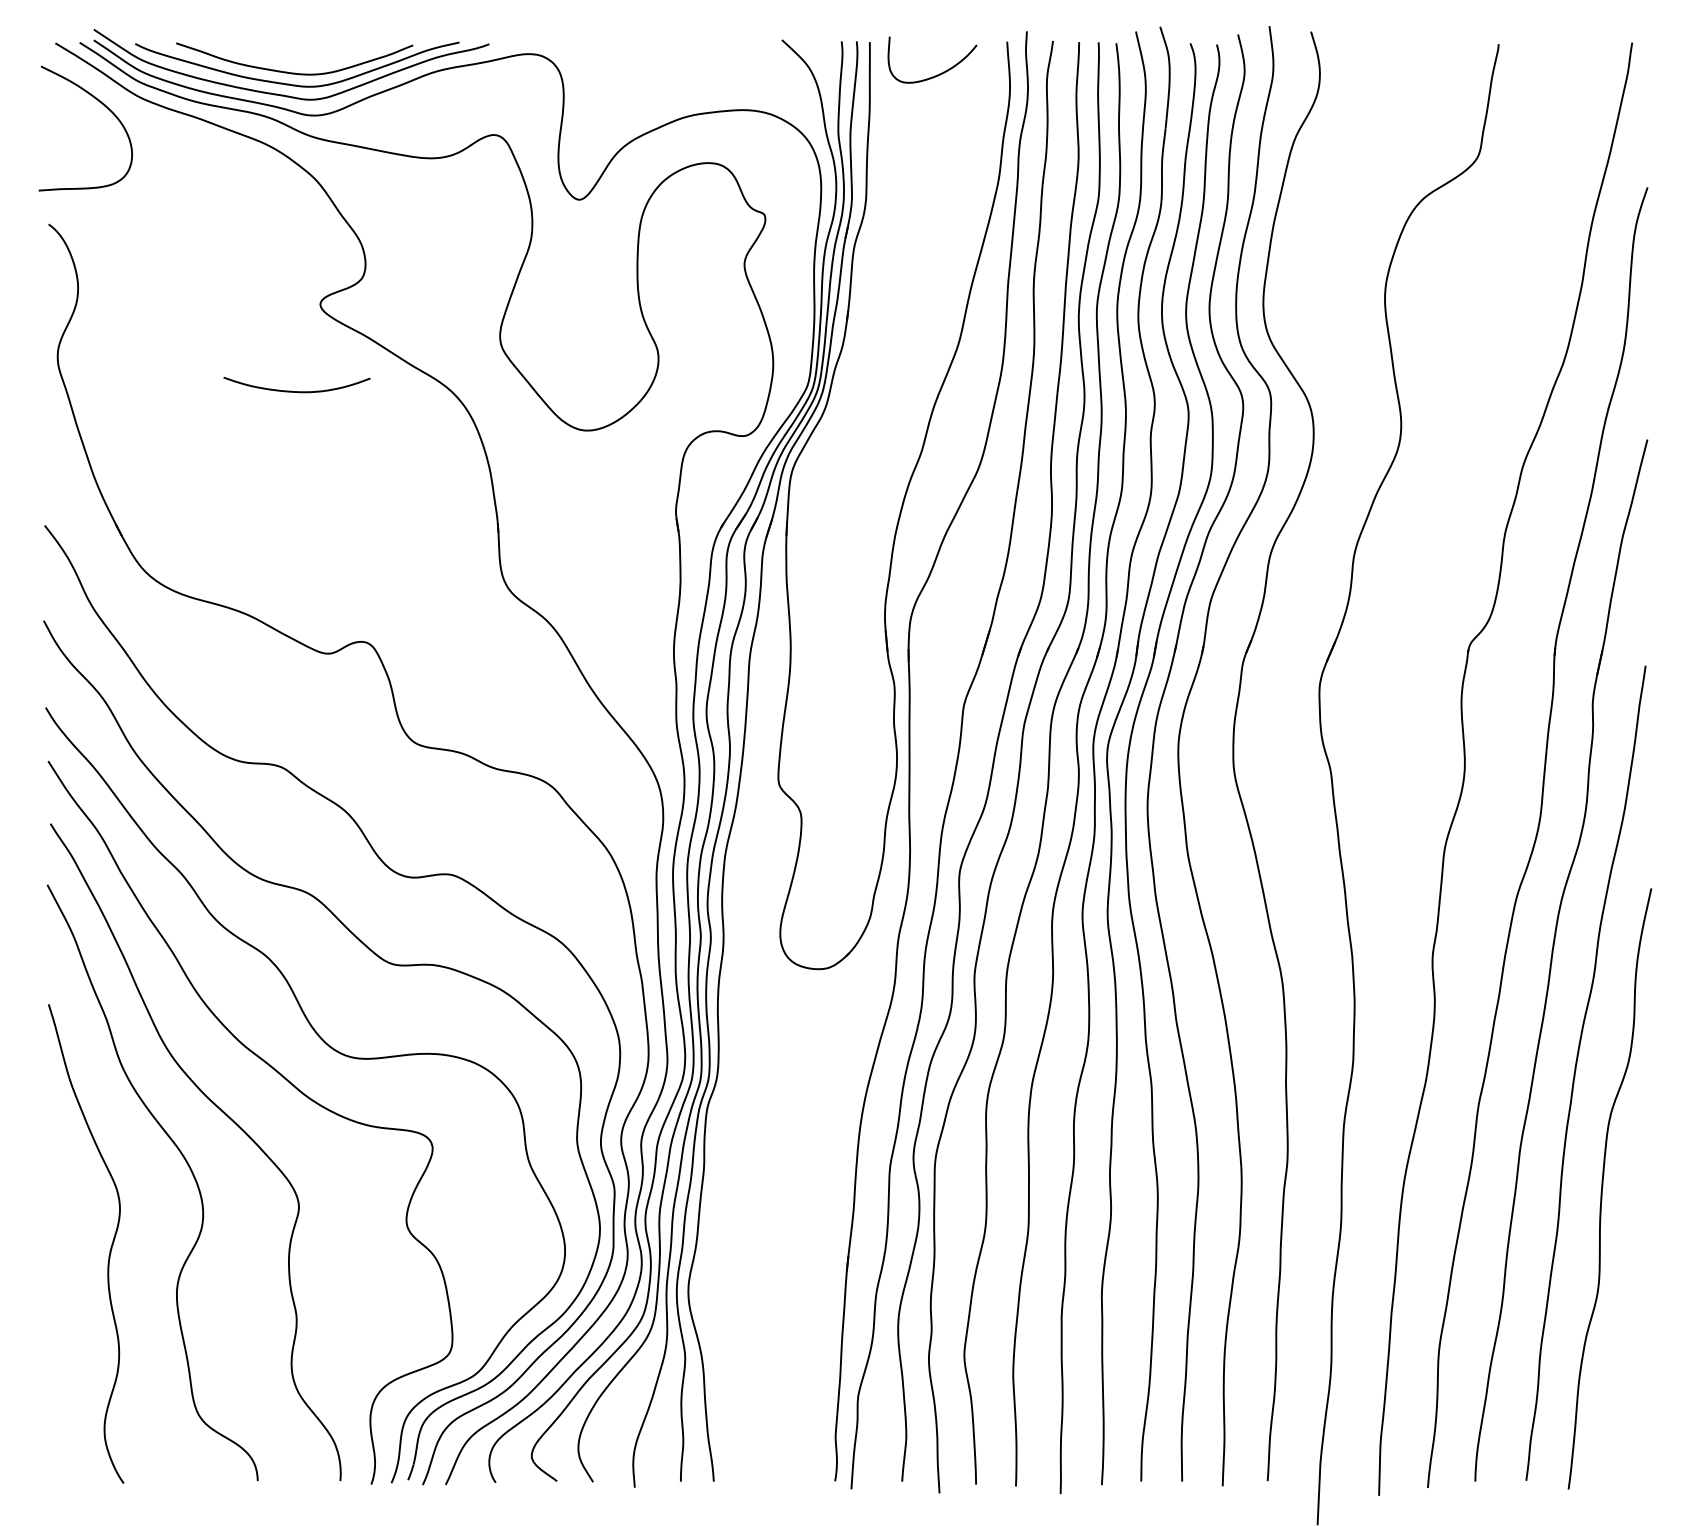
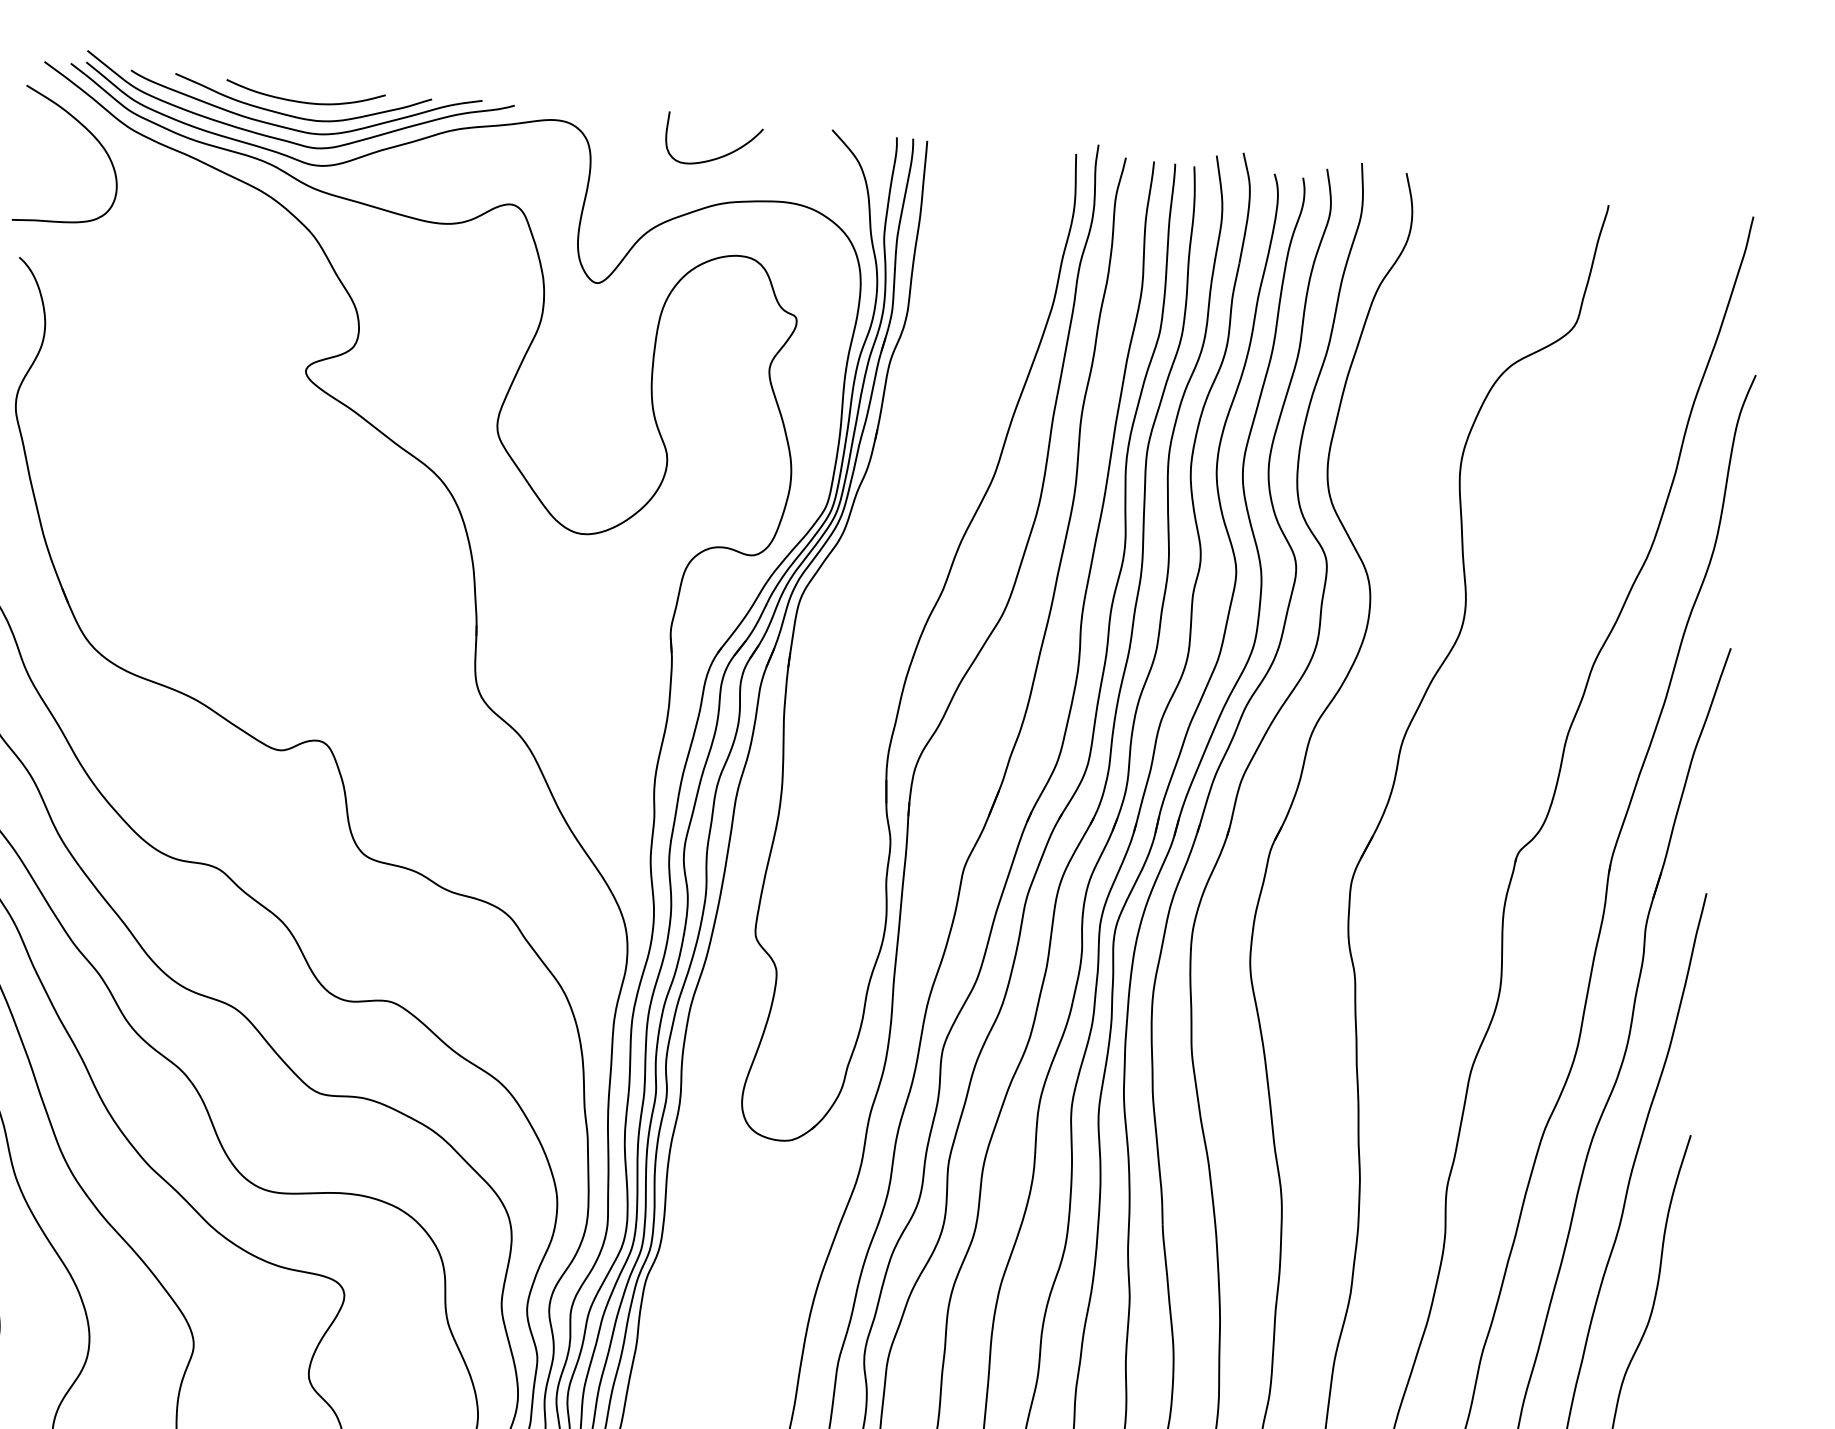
curve: (939, 73) -> (720, 156), moved
curve: (296, 391) -> (304, 102), moved

